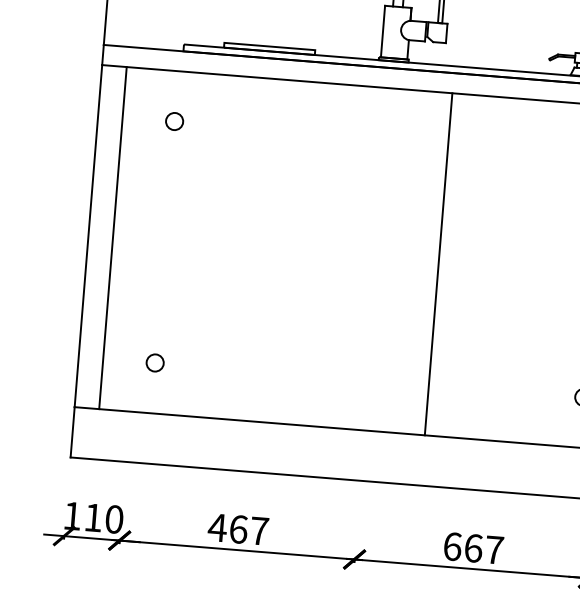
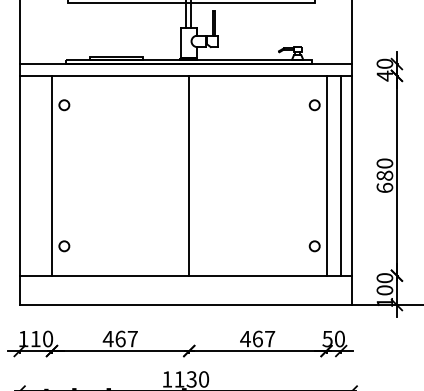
line: (113, 237) -> (52, 175), moved
line: (439, 263) -> (189, 175), moved
text: (452, 545) -> (245, 338), 667 -> 467

